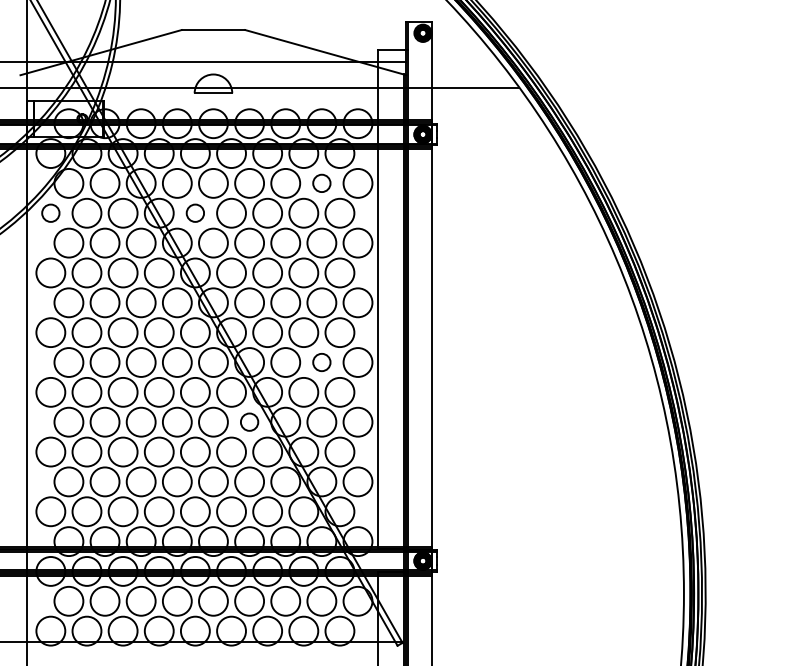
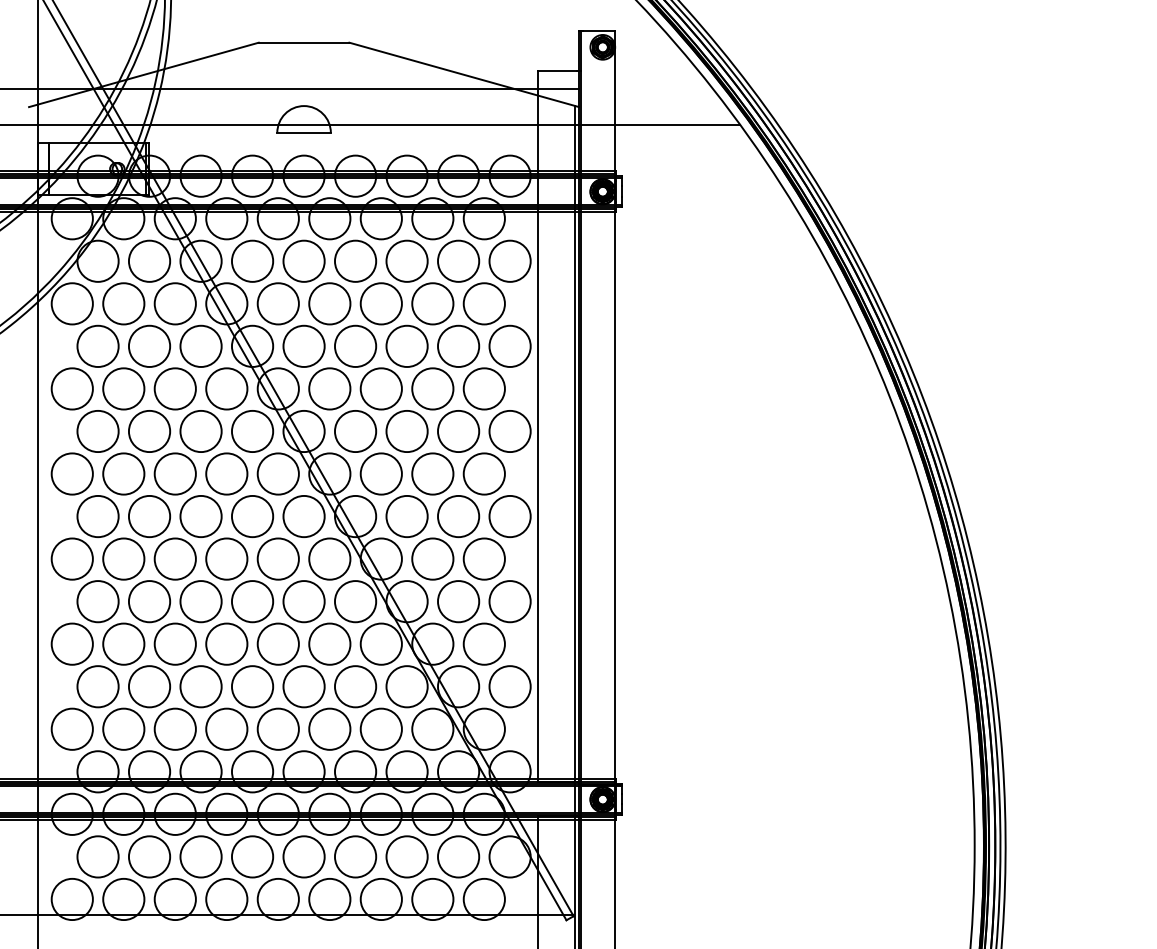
circle: (321, 182) -> (458, 259), size x1.67
circle: (50, 212) -> (71, 302), size x1.67
circle: (194, 212) -> (277, 302), size x1.67
circle: (321, 362) -> (458, 516), size x1.67
circle: (249, 421) -> (355, 600), size x1.67

